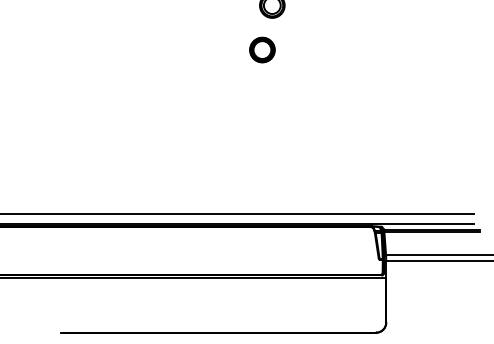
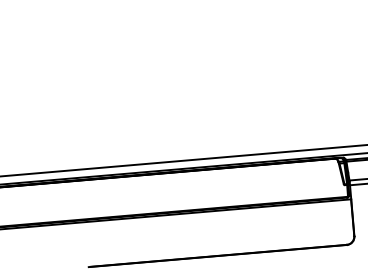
part: (262, 49) -> (233, 20), removed

